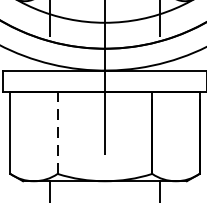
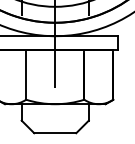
line: (58, 132) -> (26, 74), dashed -> solid

